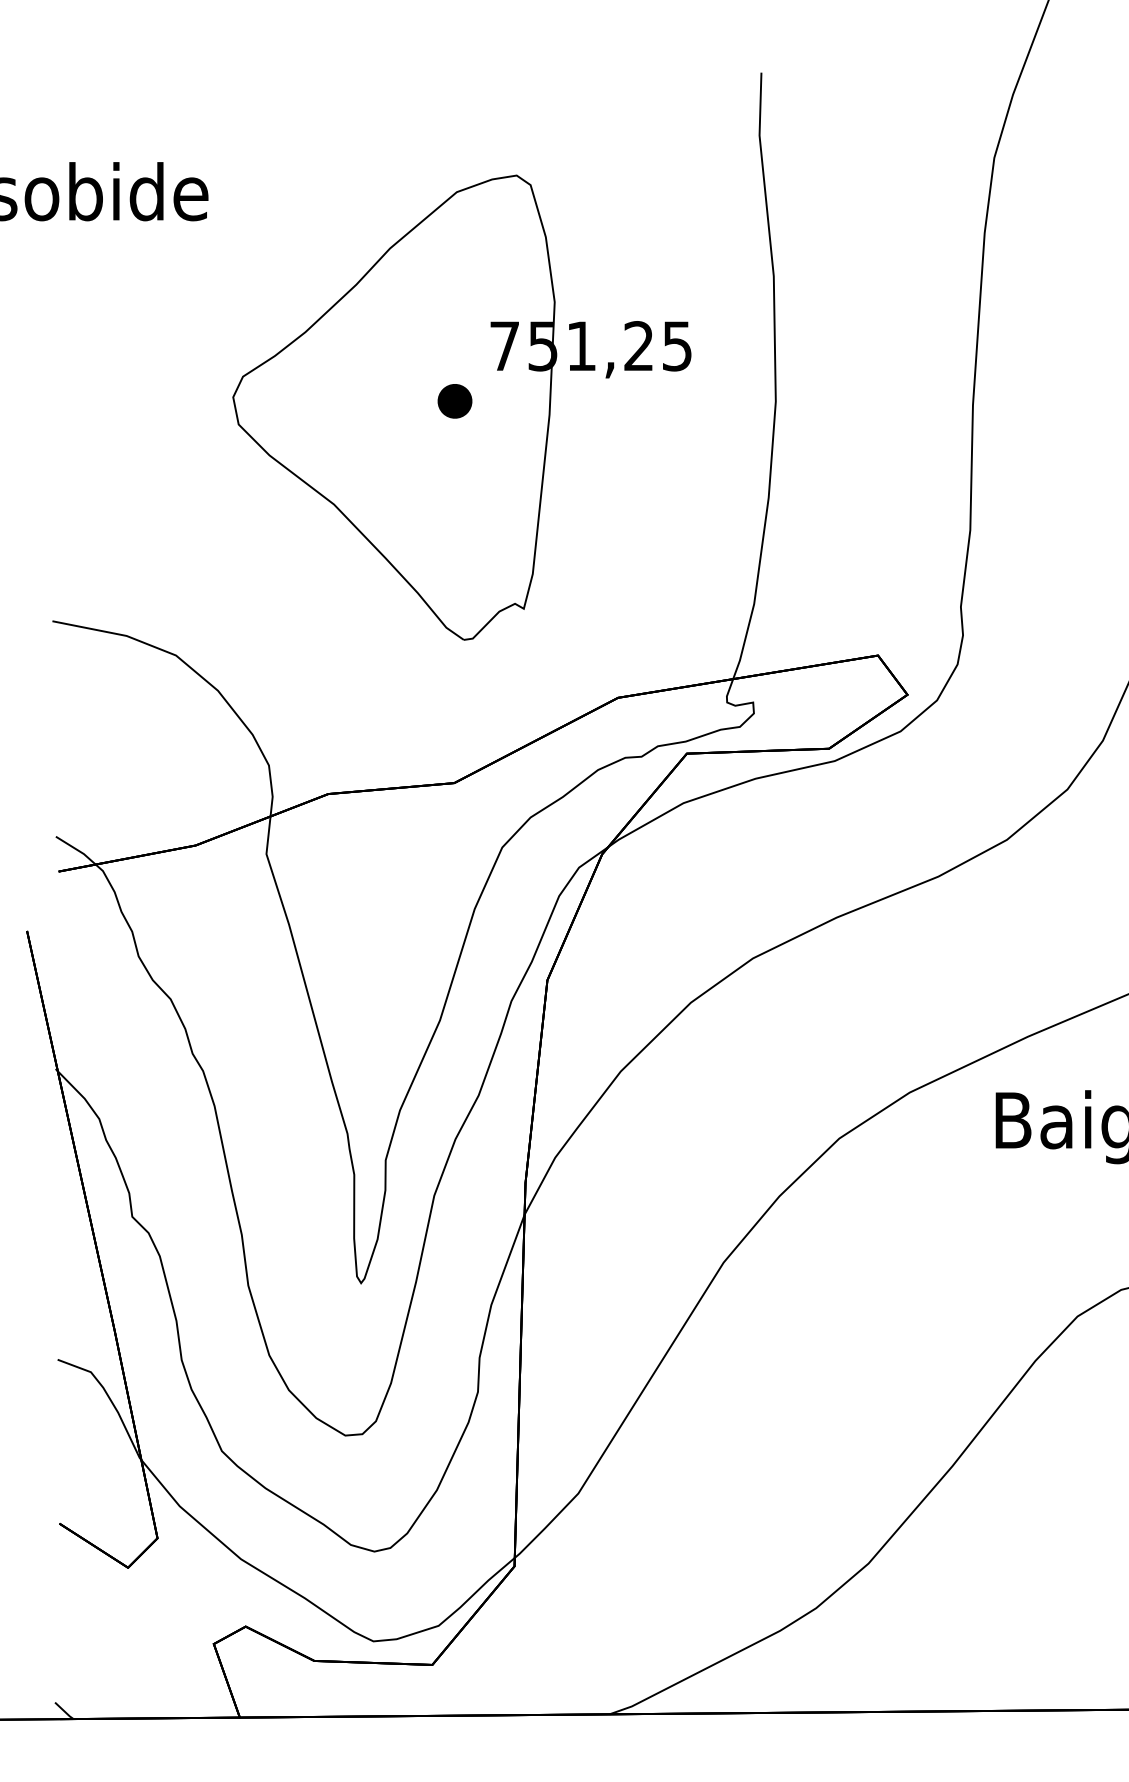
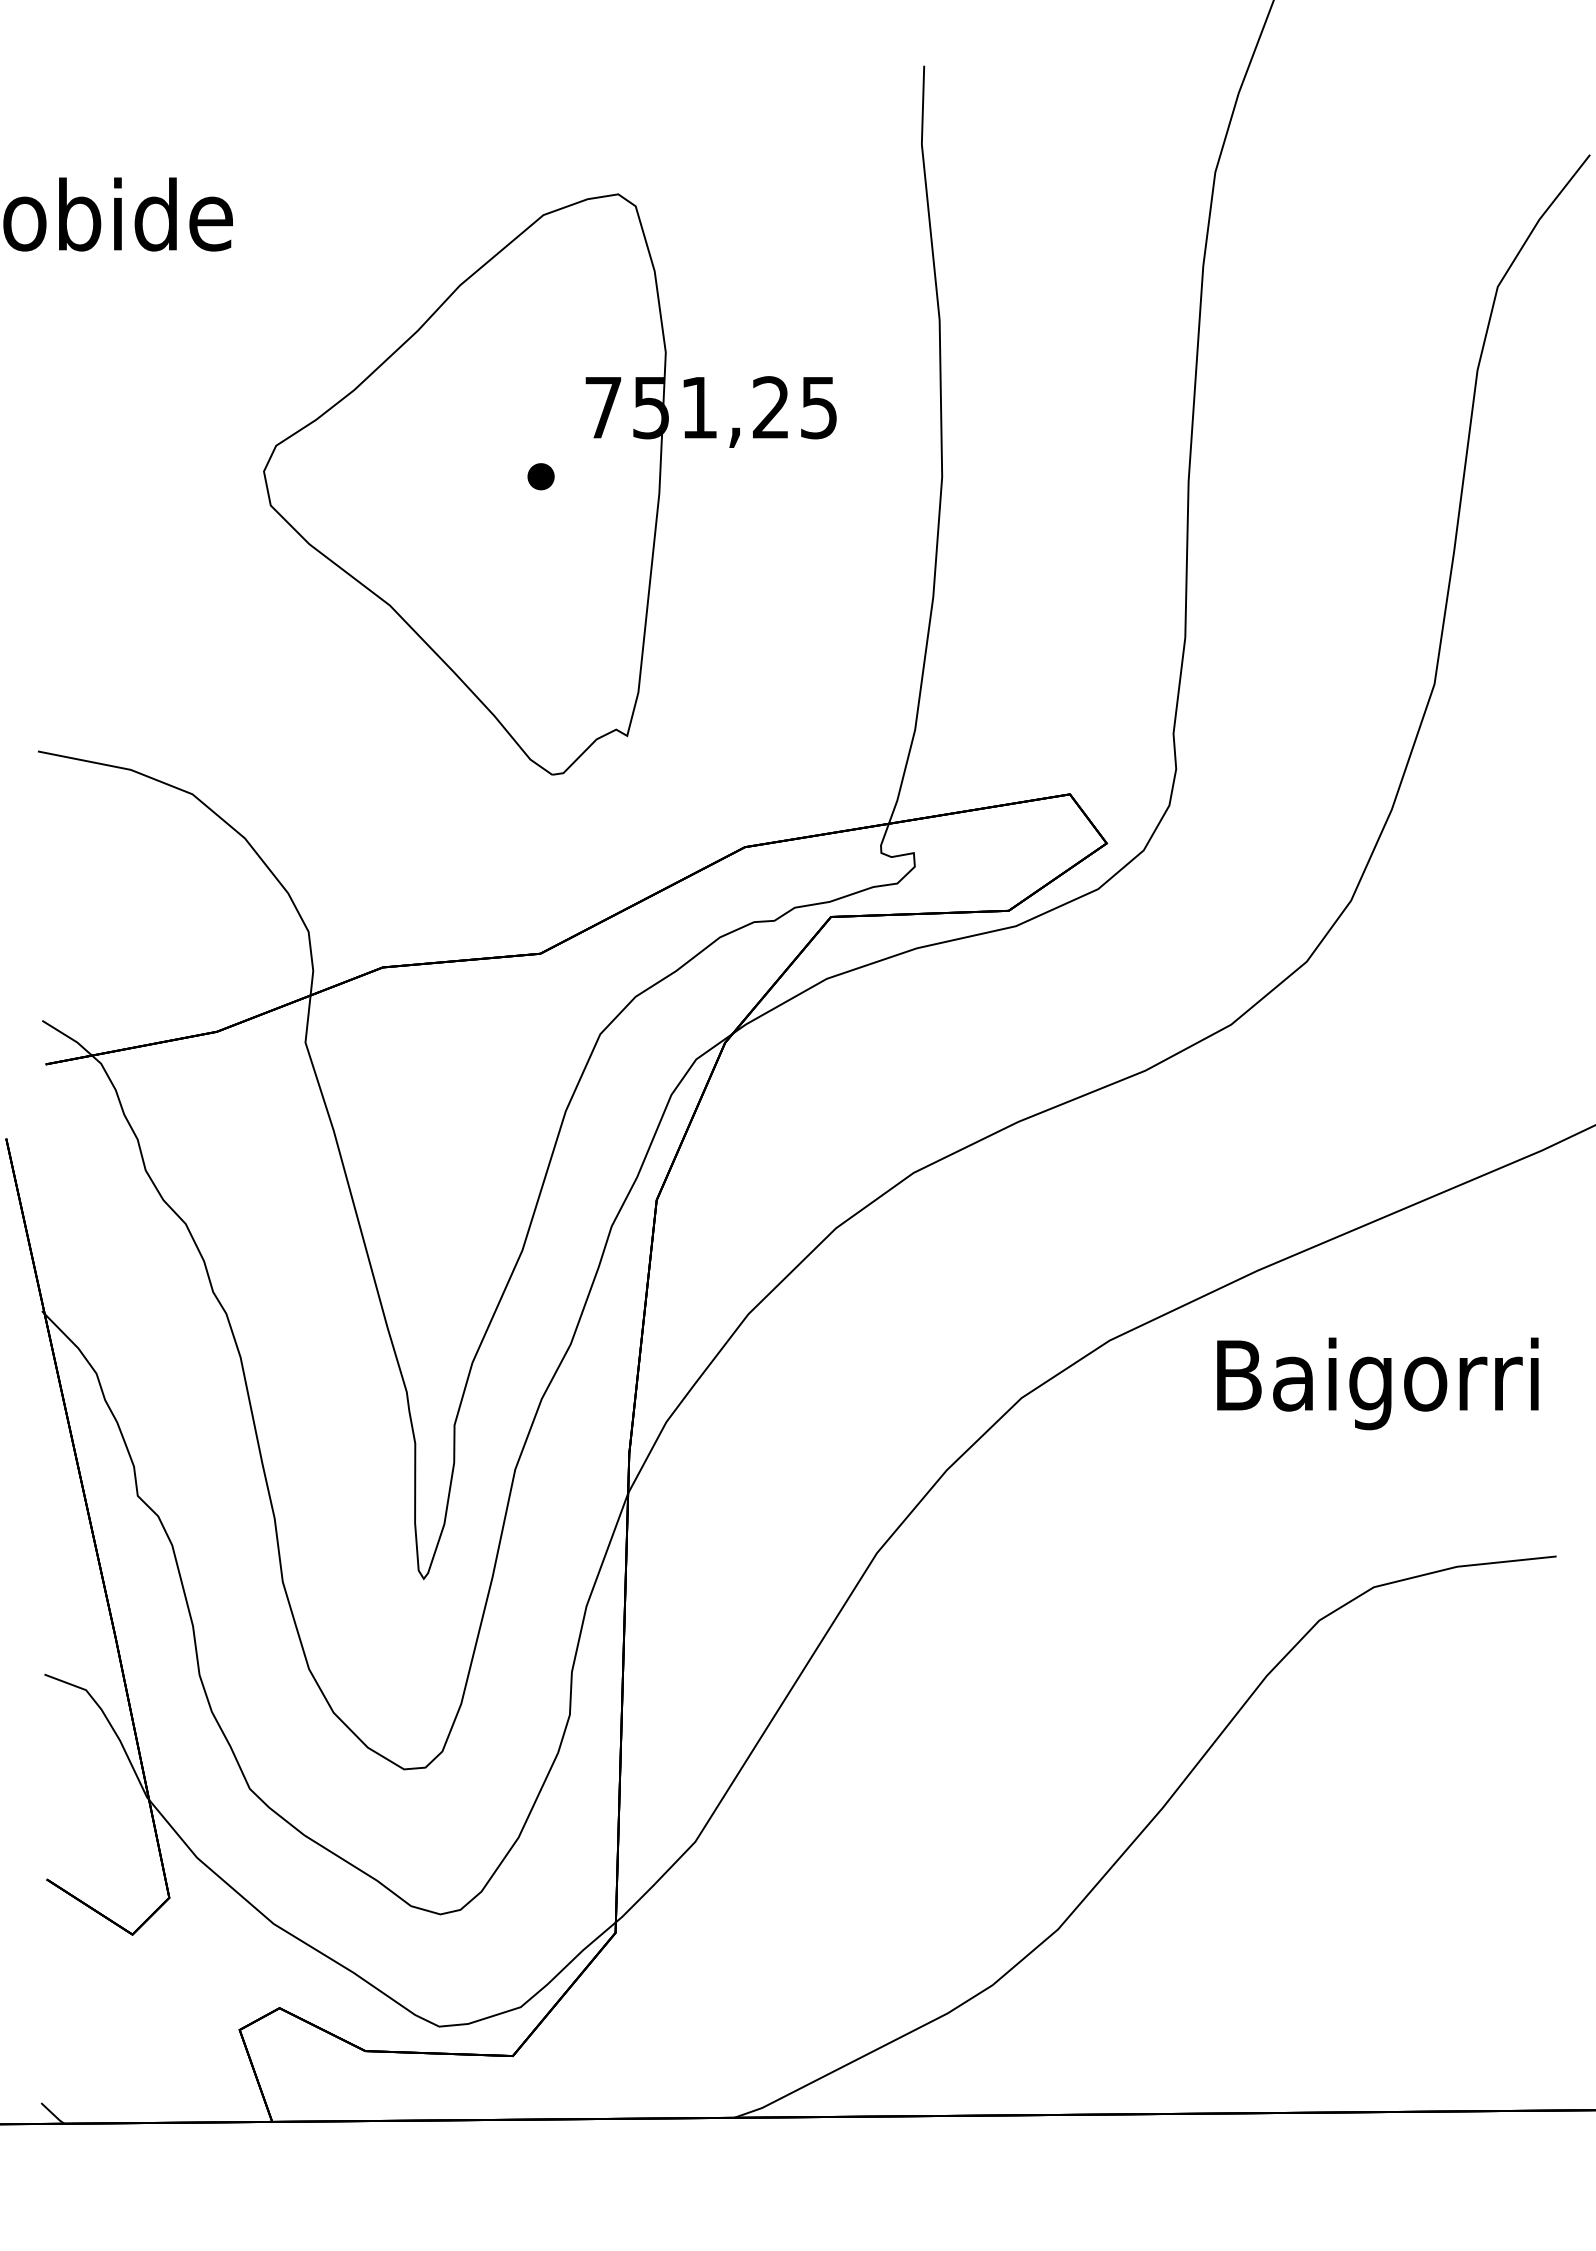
part: (454, 401) -> (540, 476), size x0.62

